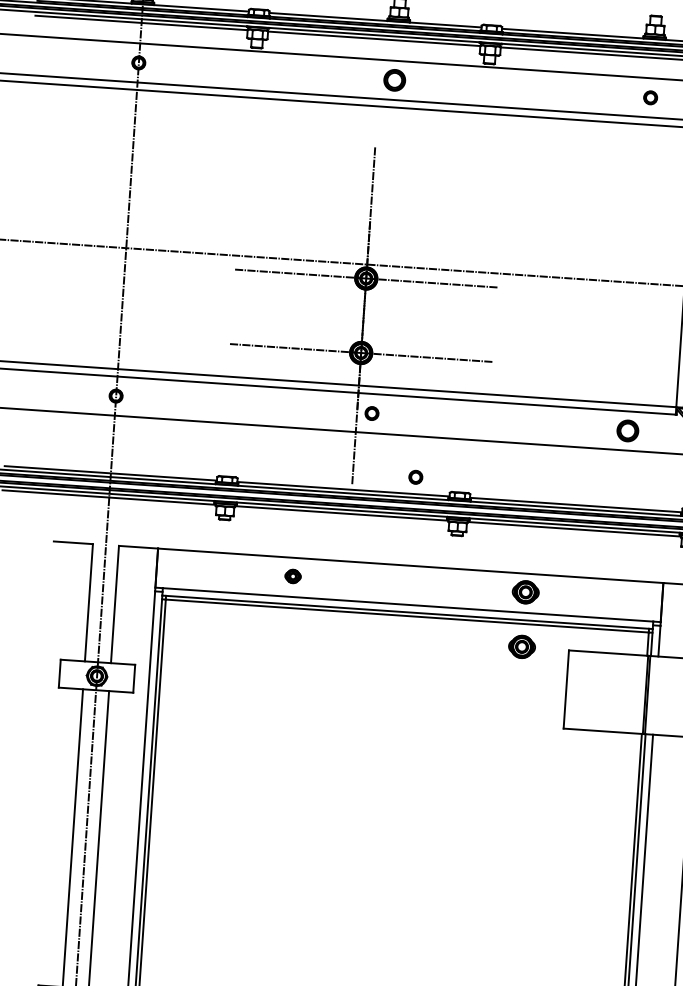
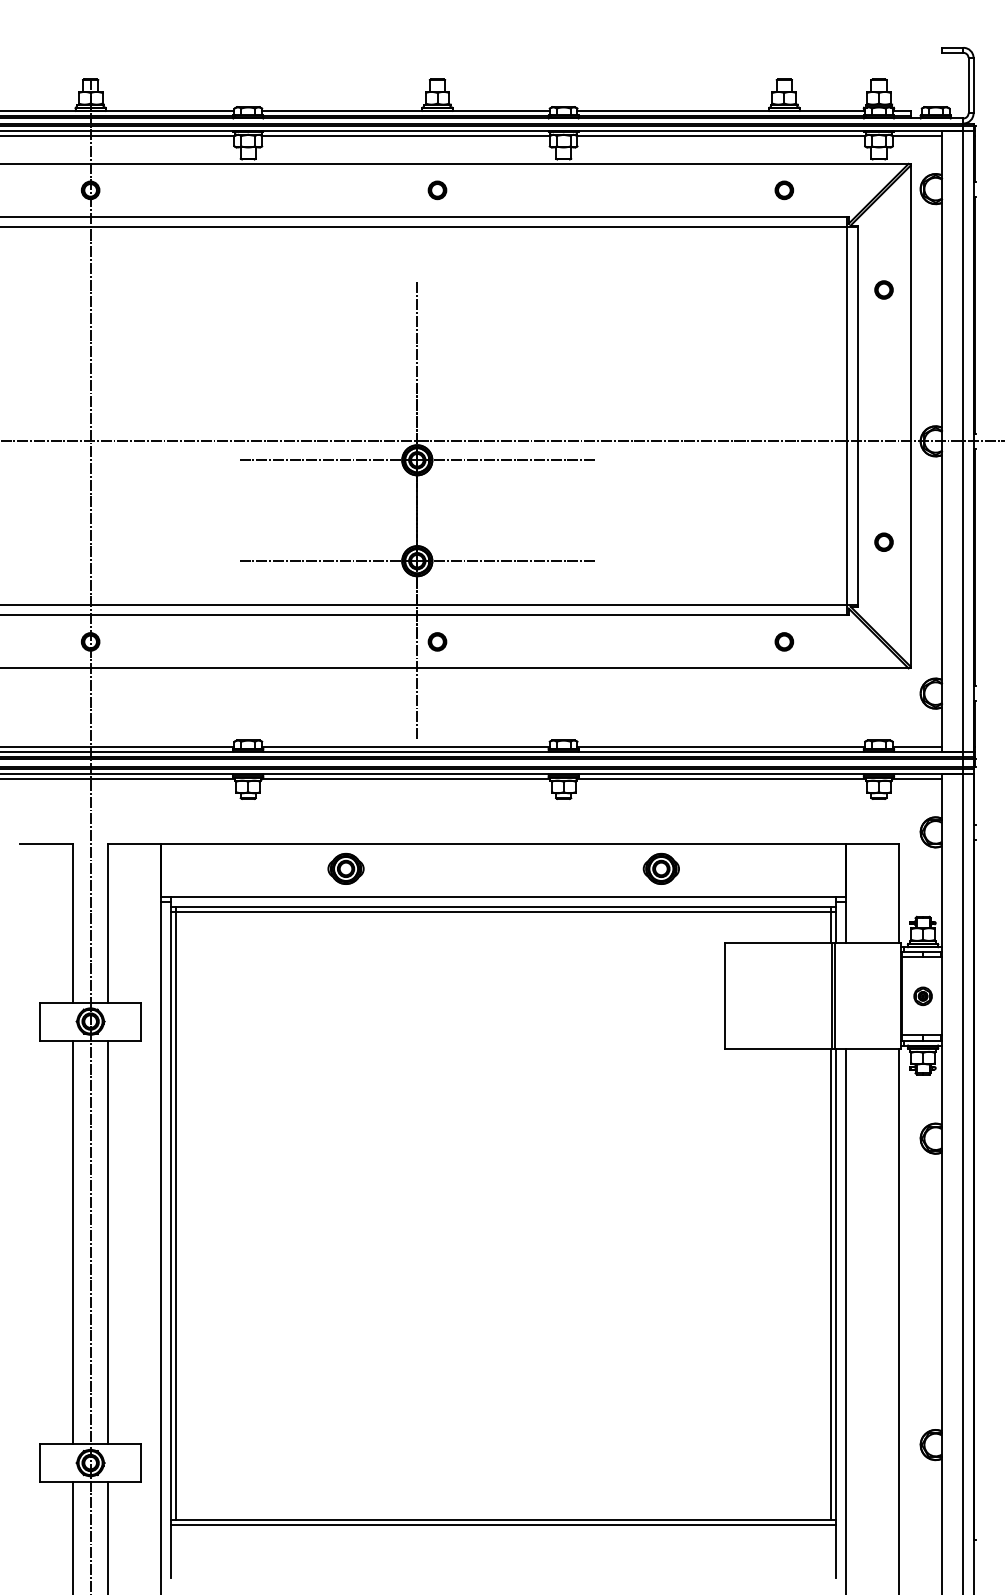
part: (394, 80) -> (437, 190), size x0.62
part: (628, 430) -> (784, 641), size x0.62
part: (415, 477) -> (502, 723), removed
part: (292, 576) -> (345, 868), size x1.67
part: (521, 646) -> (660, 942), removed

